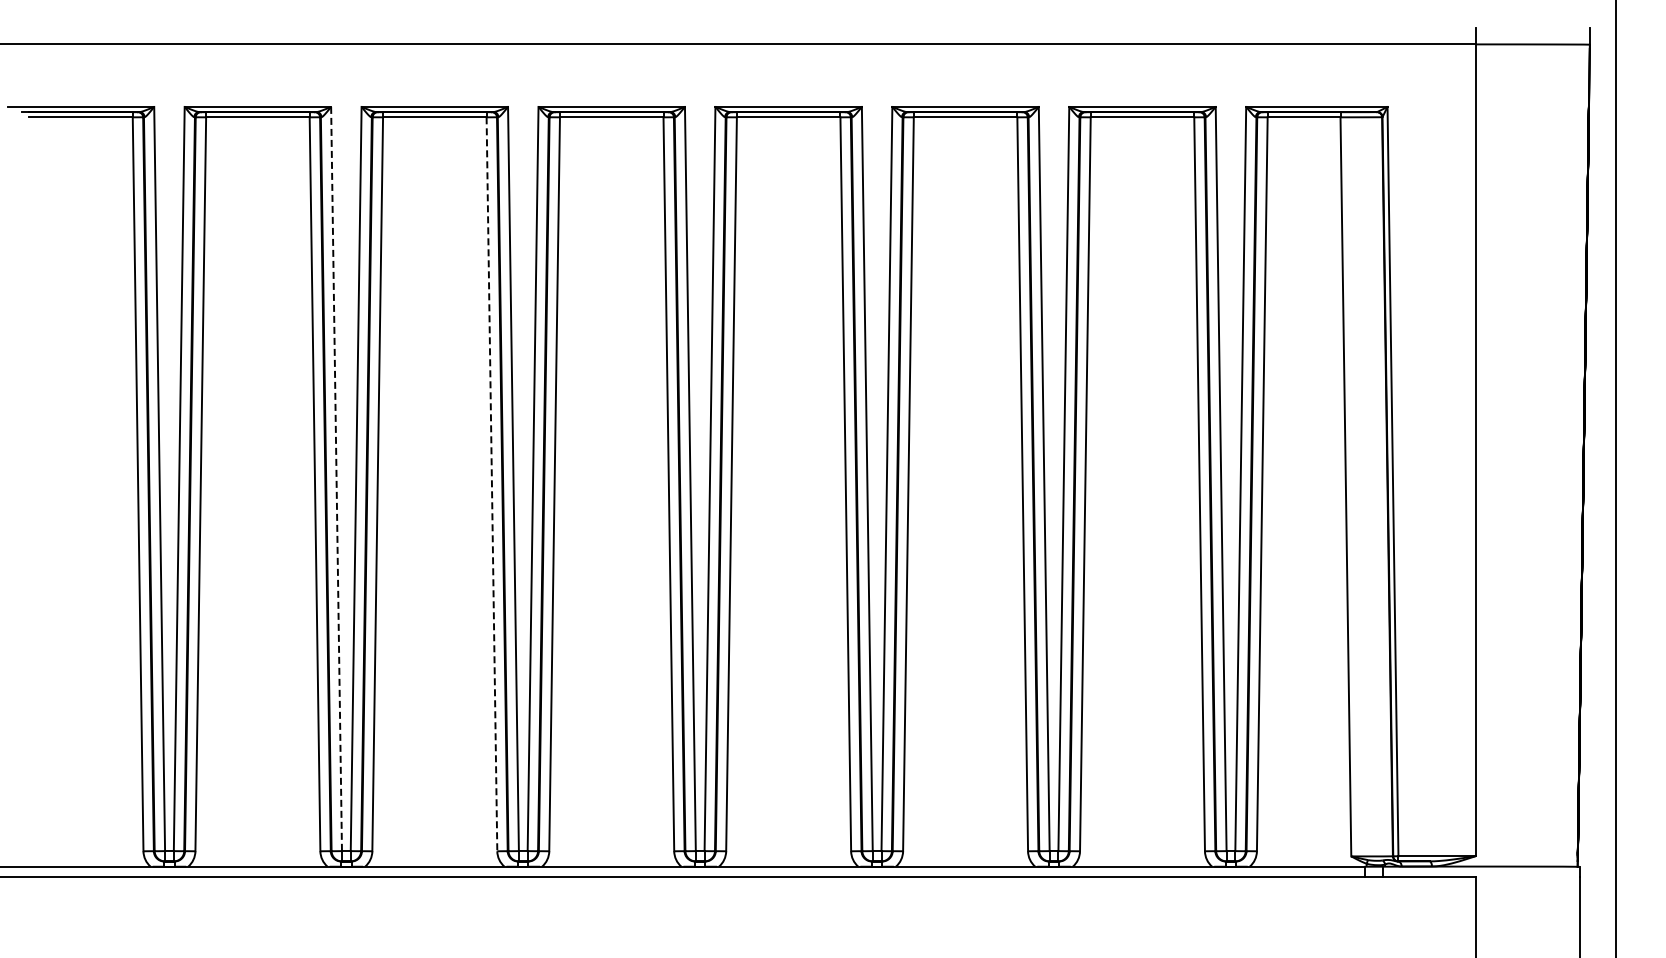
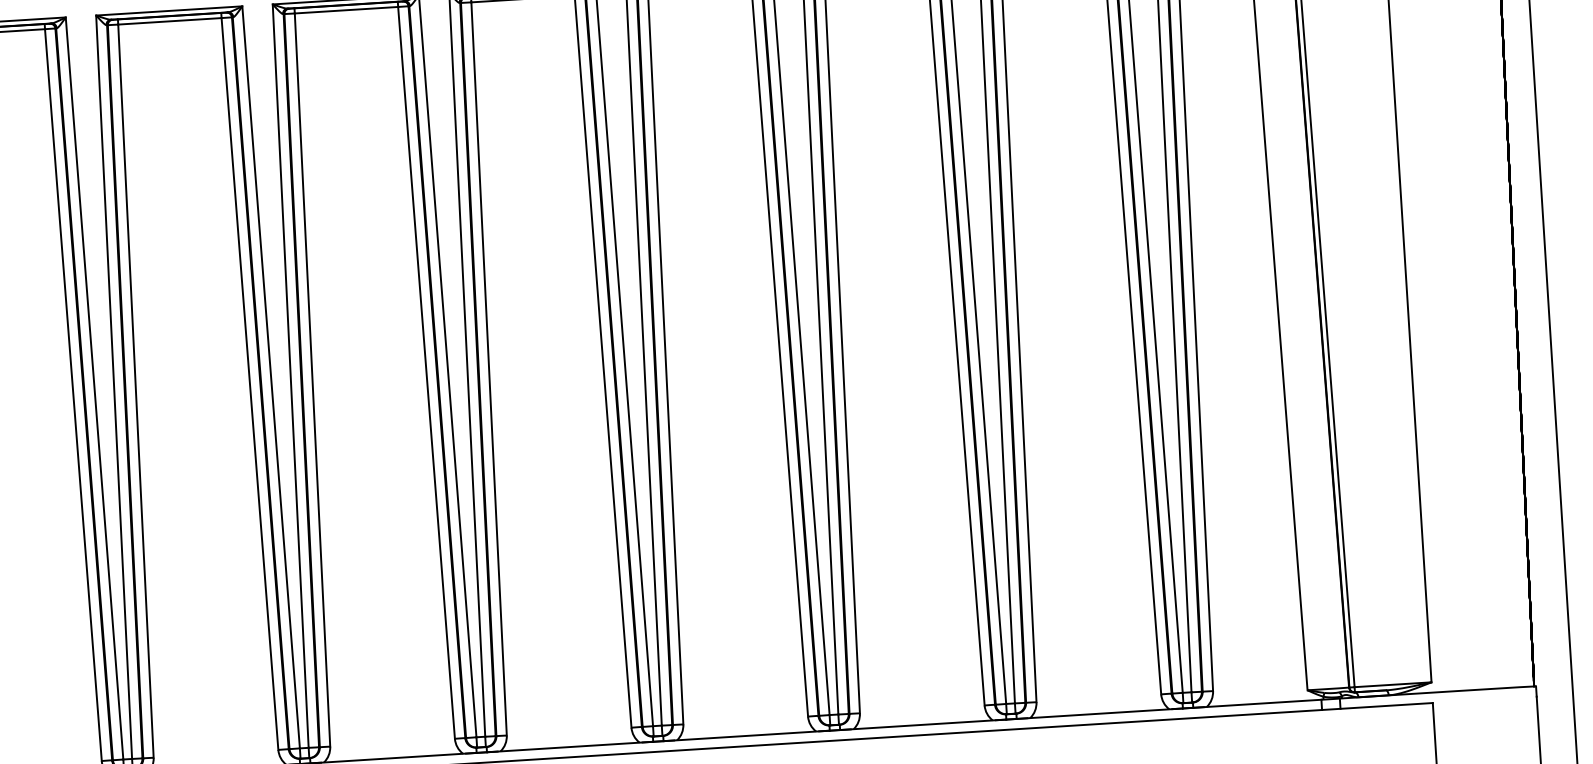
line: (336, 479) -> (271, 377), dashed -> solid
line: (491, 484) -> (426, 373), dashed -> solid

